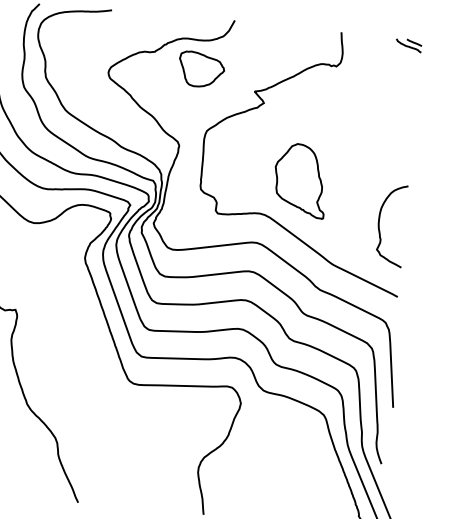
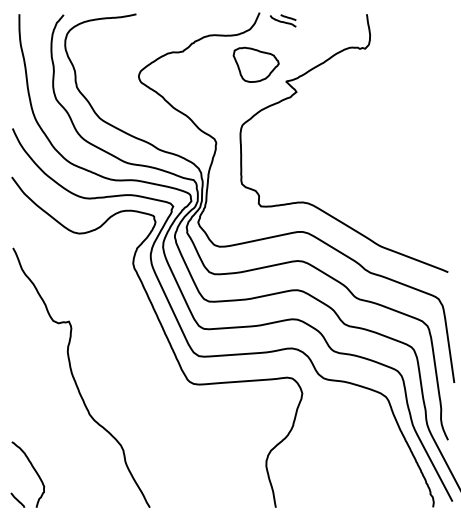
part: (408, 45) -> (282, 20), moved
part: (200, 69) -> (255, 64), moved
part: (300, 180) -> (340, 165), removed
curve: (379, 224) -> (423, 201), removed

